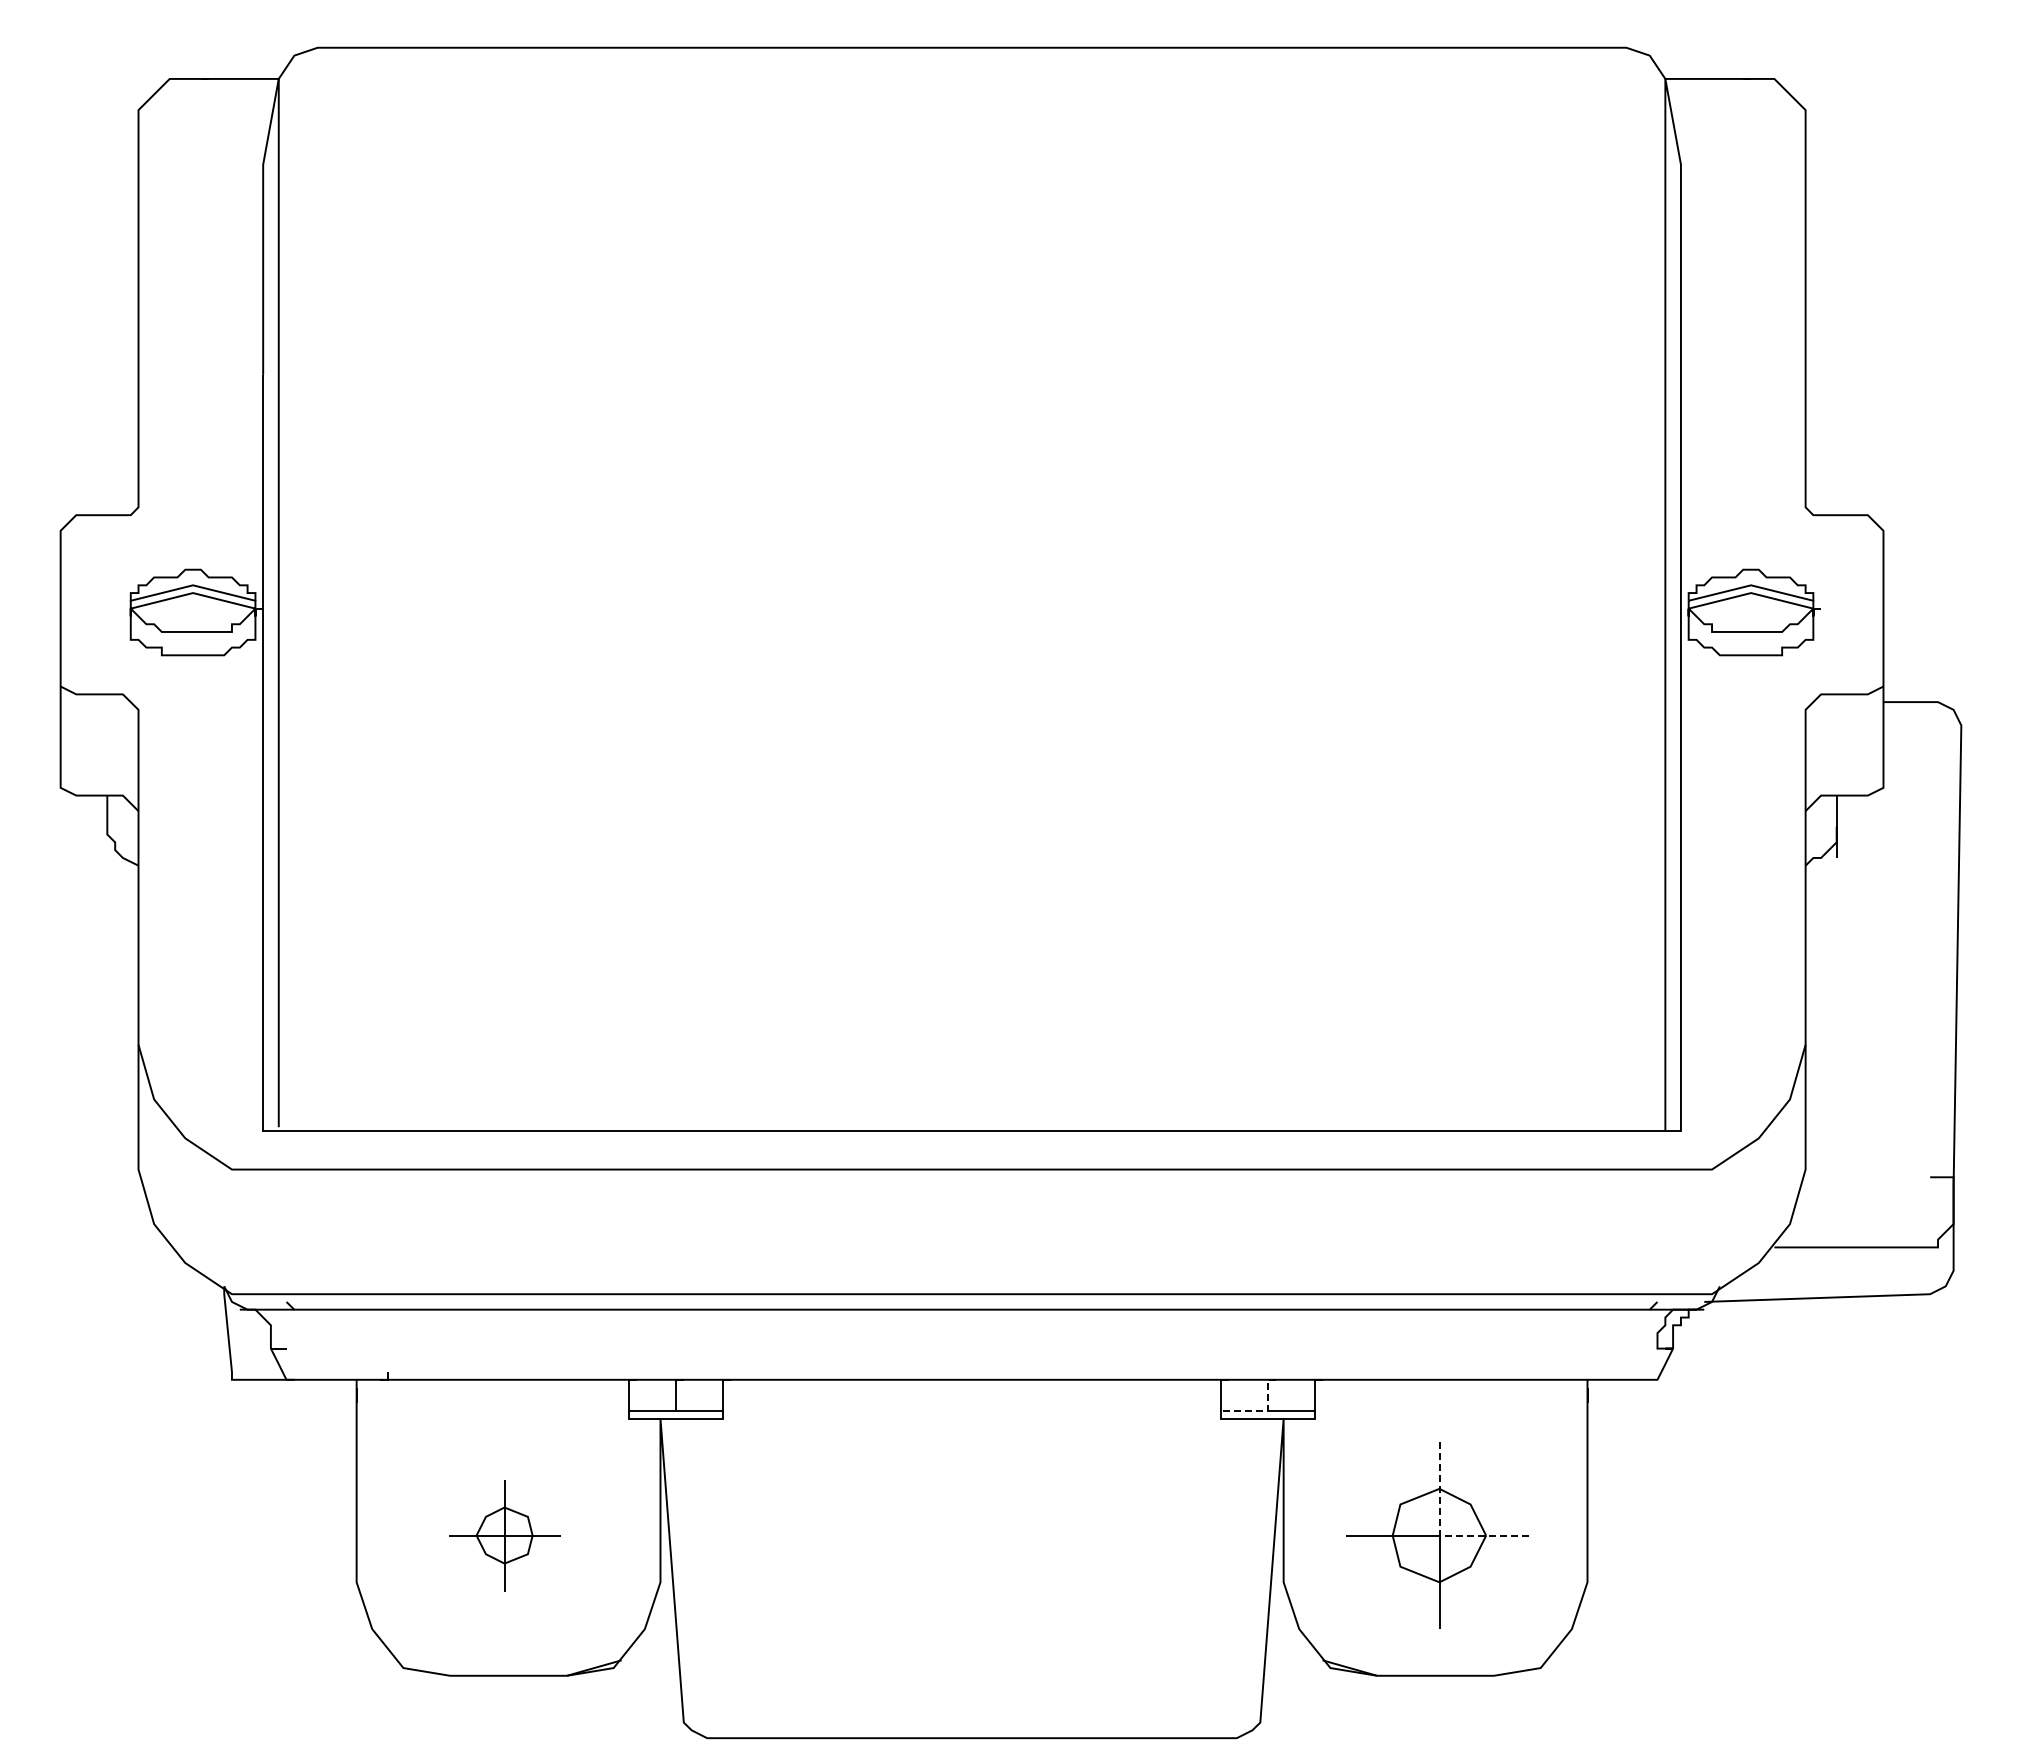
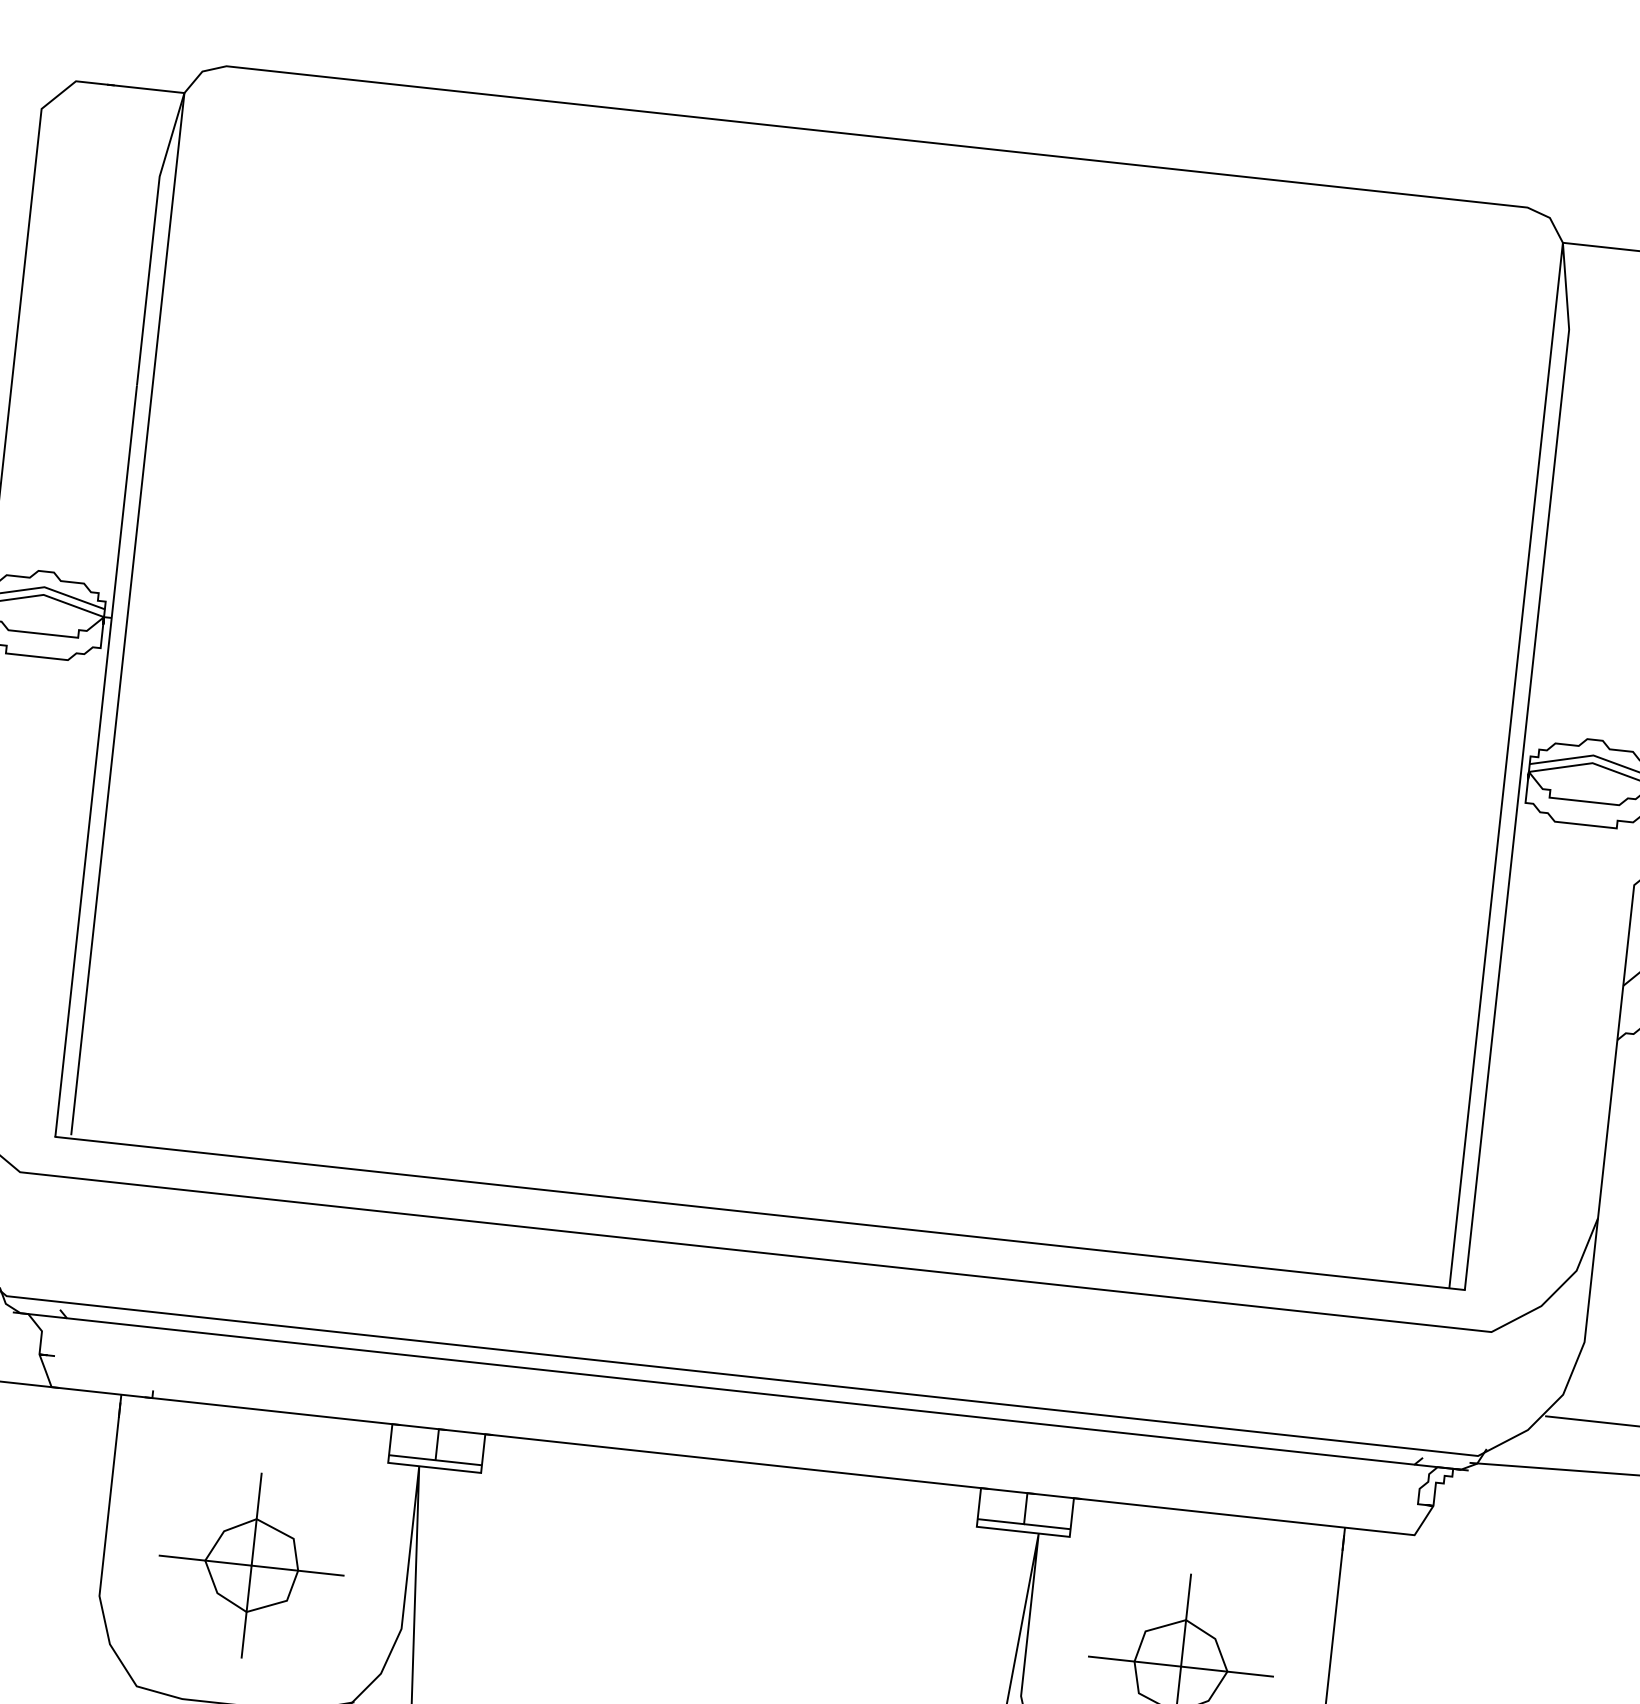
line: (1265, 1411) -> (1021, 1524), dashed -> solid
part: (504, 1535) -> (251, 1565), size x1.67
line: (1439, 1535) -> (1181, 1666), dashed -> solid

